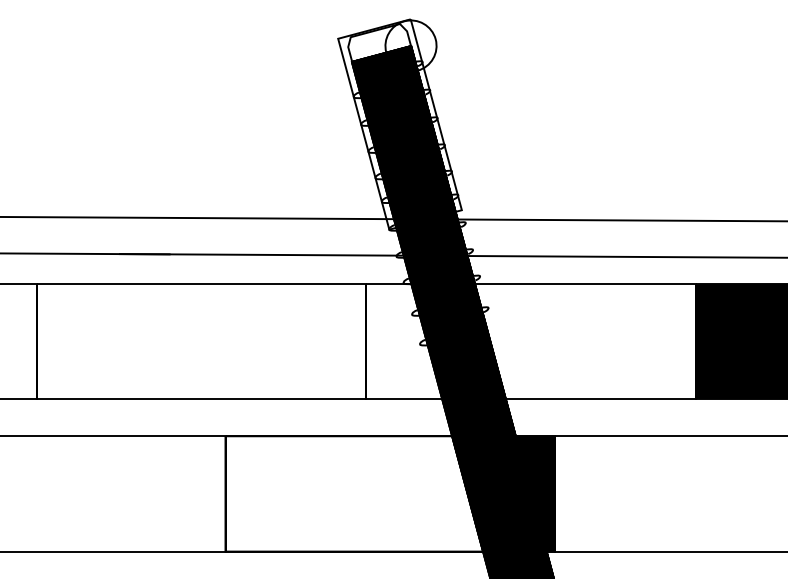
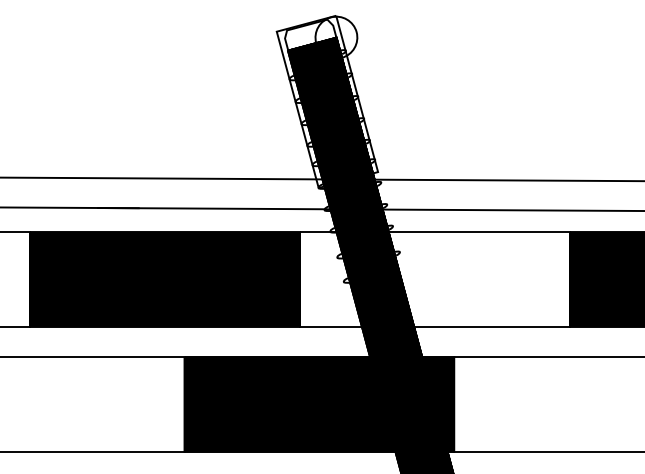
fill: (201, 341) -> (164, 279), added
fill: (353, 494) -> (289, 404), added

